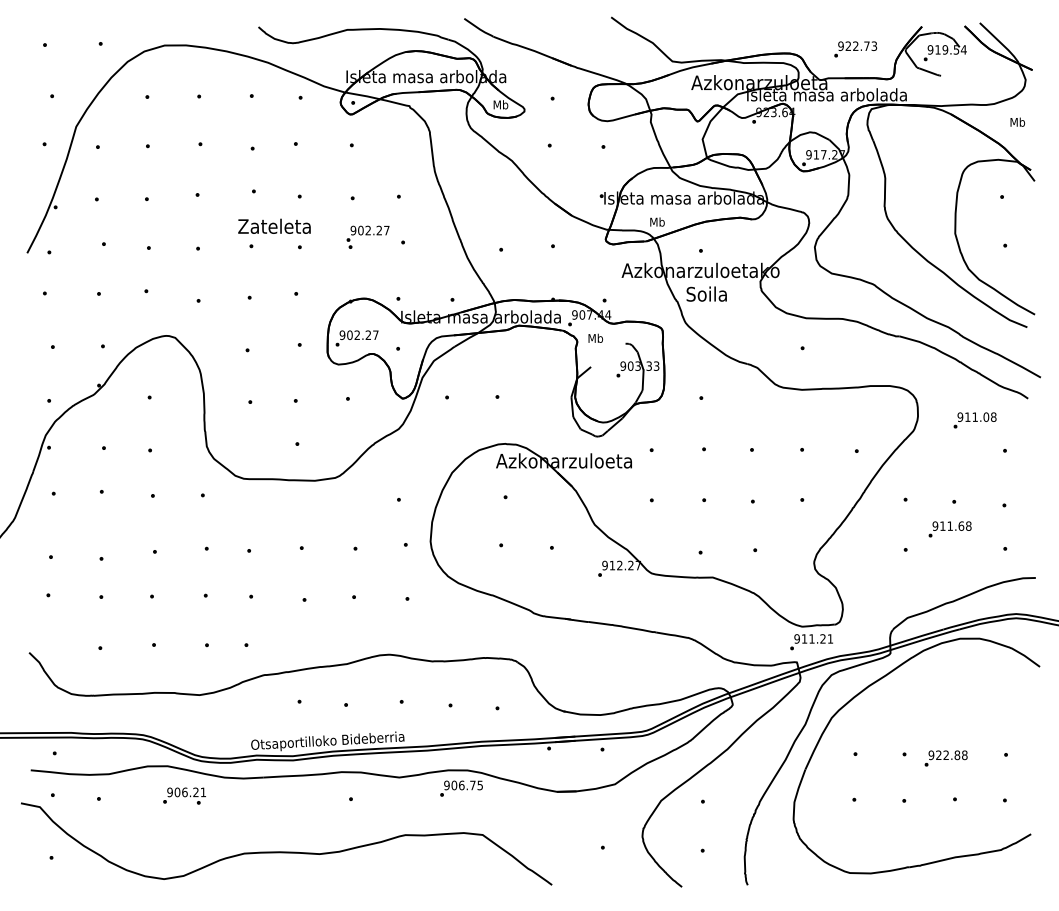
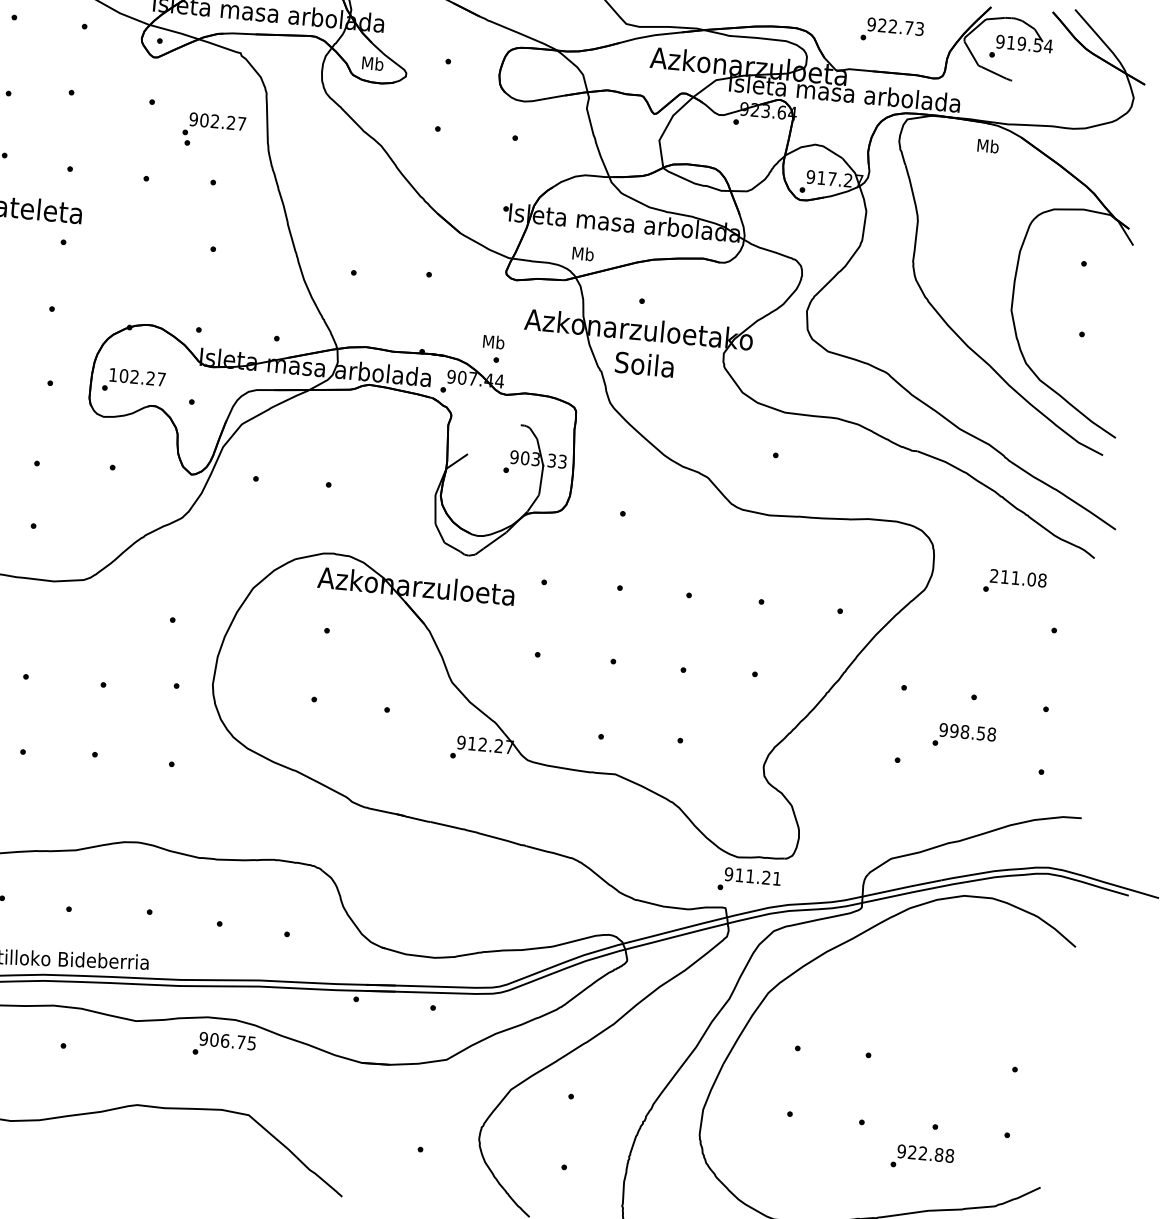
text: (1017, 121) -> (987, 144), moved
text: (367, 236) -> (213, 129), moved
text: (342, 335) -> (113, 375), 902.27 -> 102.27
text: (595, 337) -> (493, 340), moved
text: (960, 416) -> (994, 575), 911.08 -> 211.08
text: (952, 525) -> (968, 731), 911.68 -> 998.58
text: (945, 758) -> (921, 1157), moved

